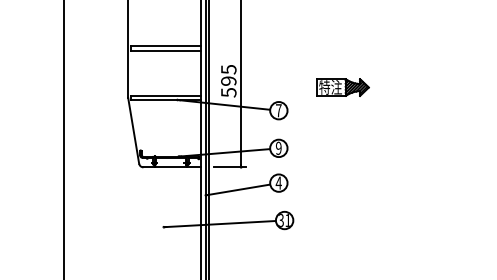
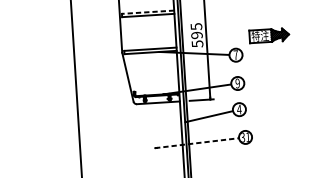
line: (165, 46) -> (147, 12), solid -> dashed
part: (342, 87) -> (269, 35), moved
line: (220, 224) -> (197, 143), solid -> dashed

